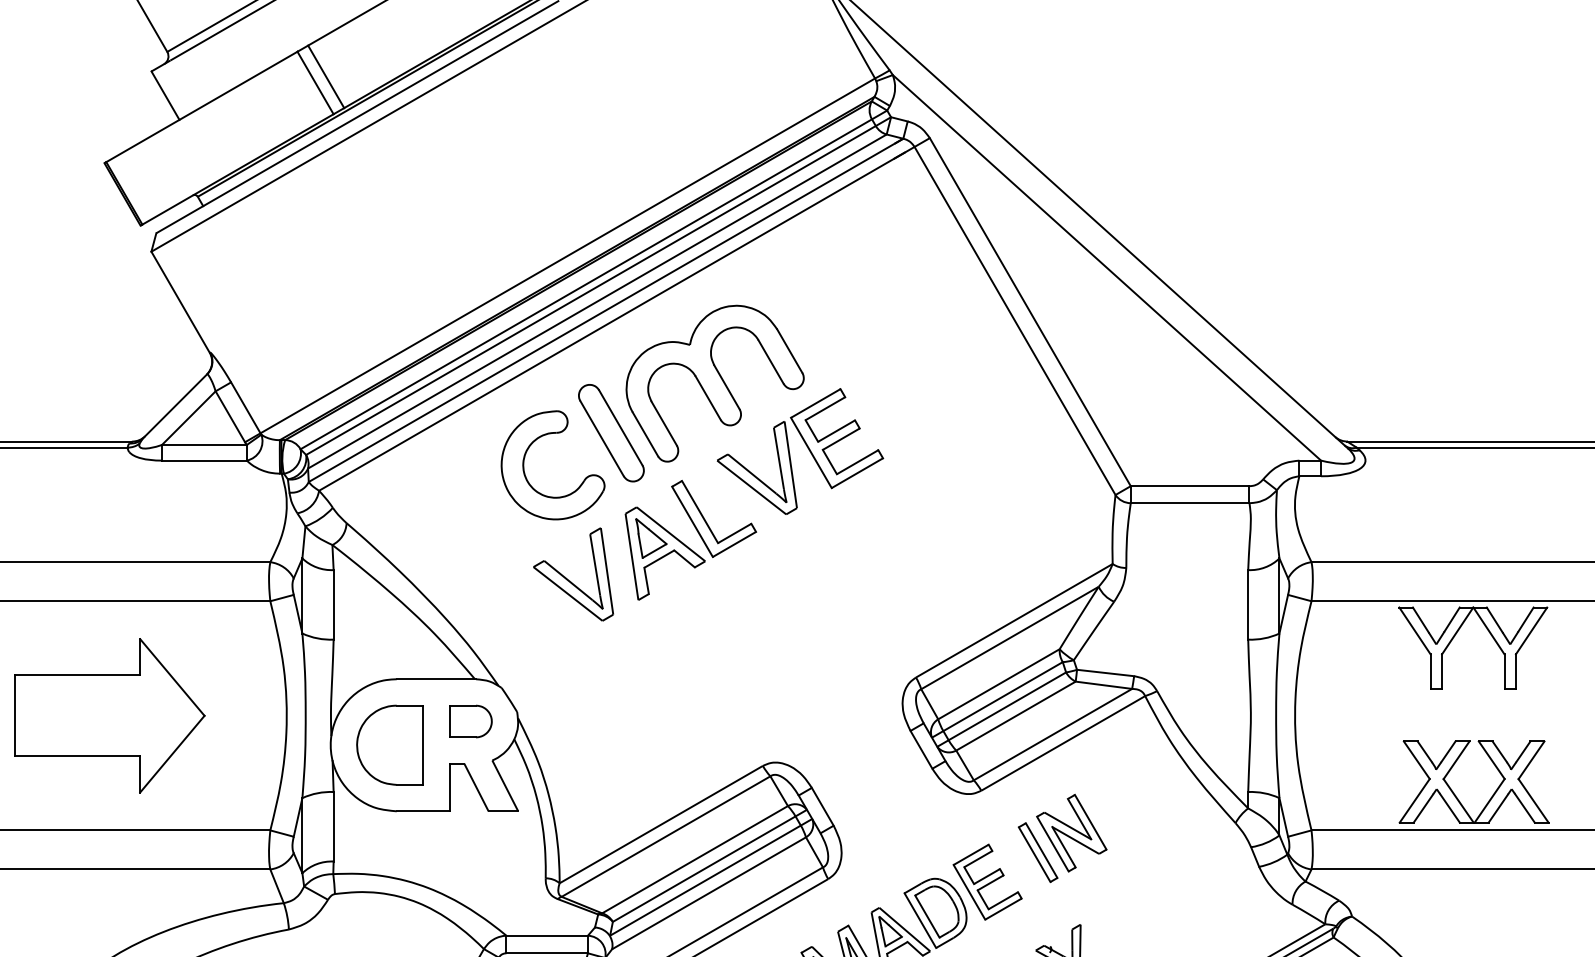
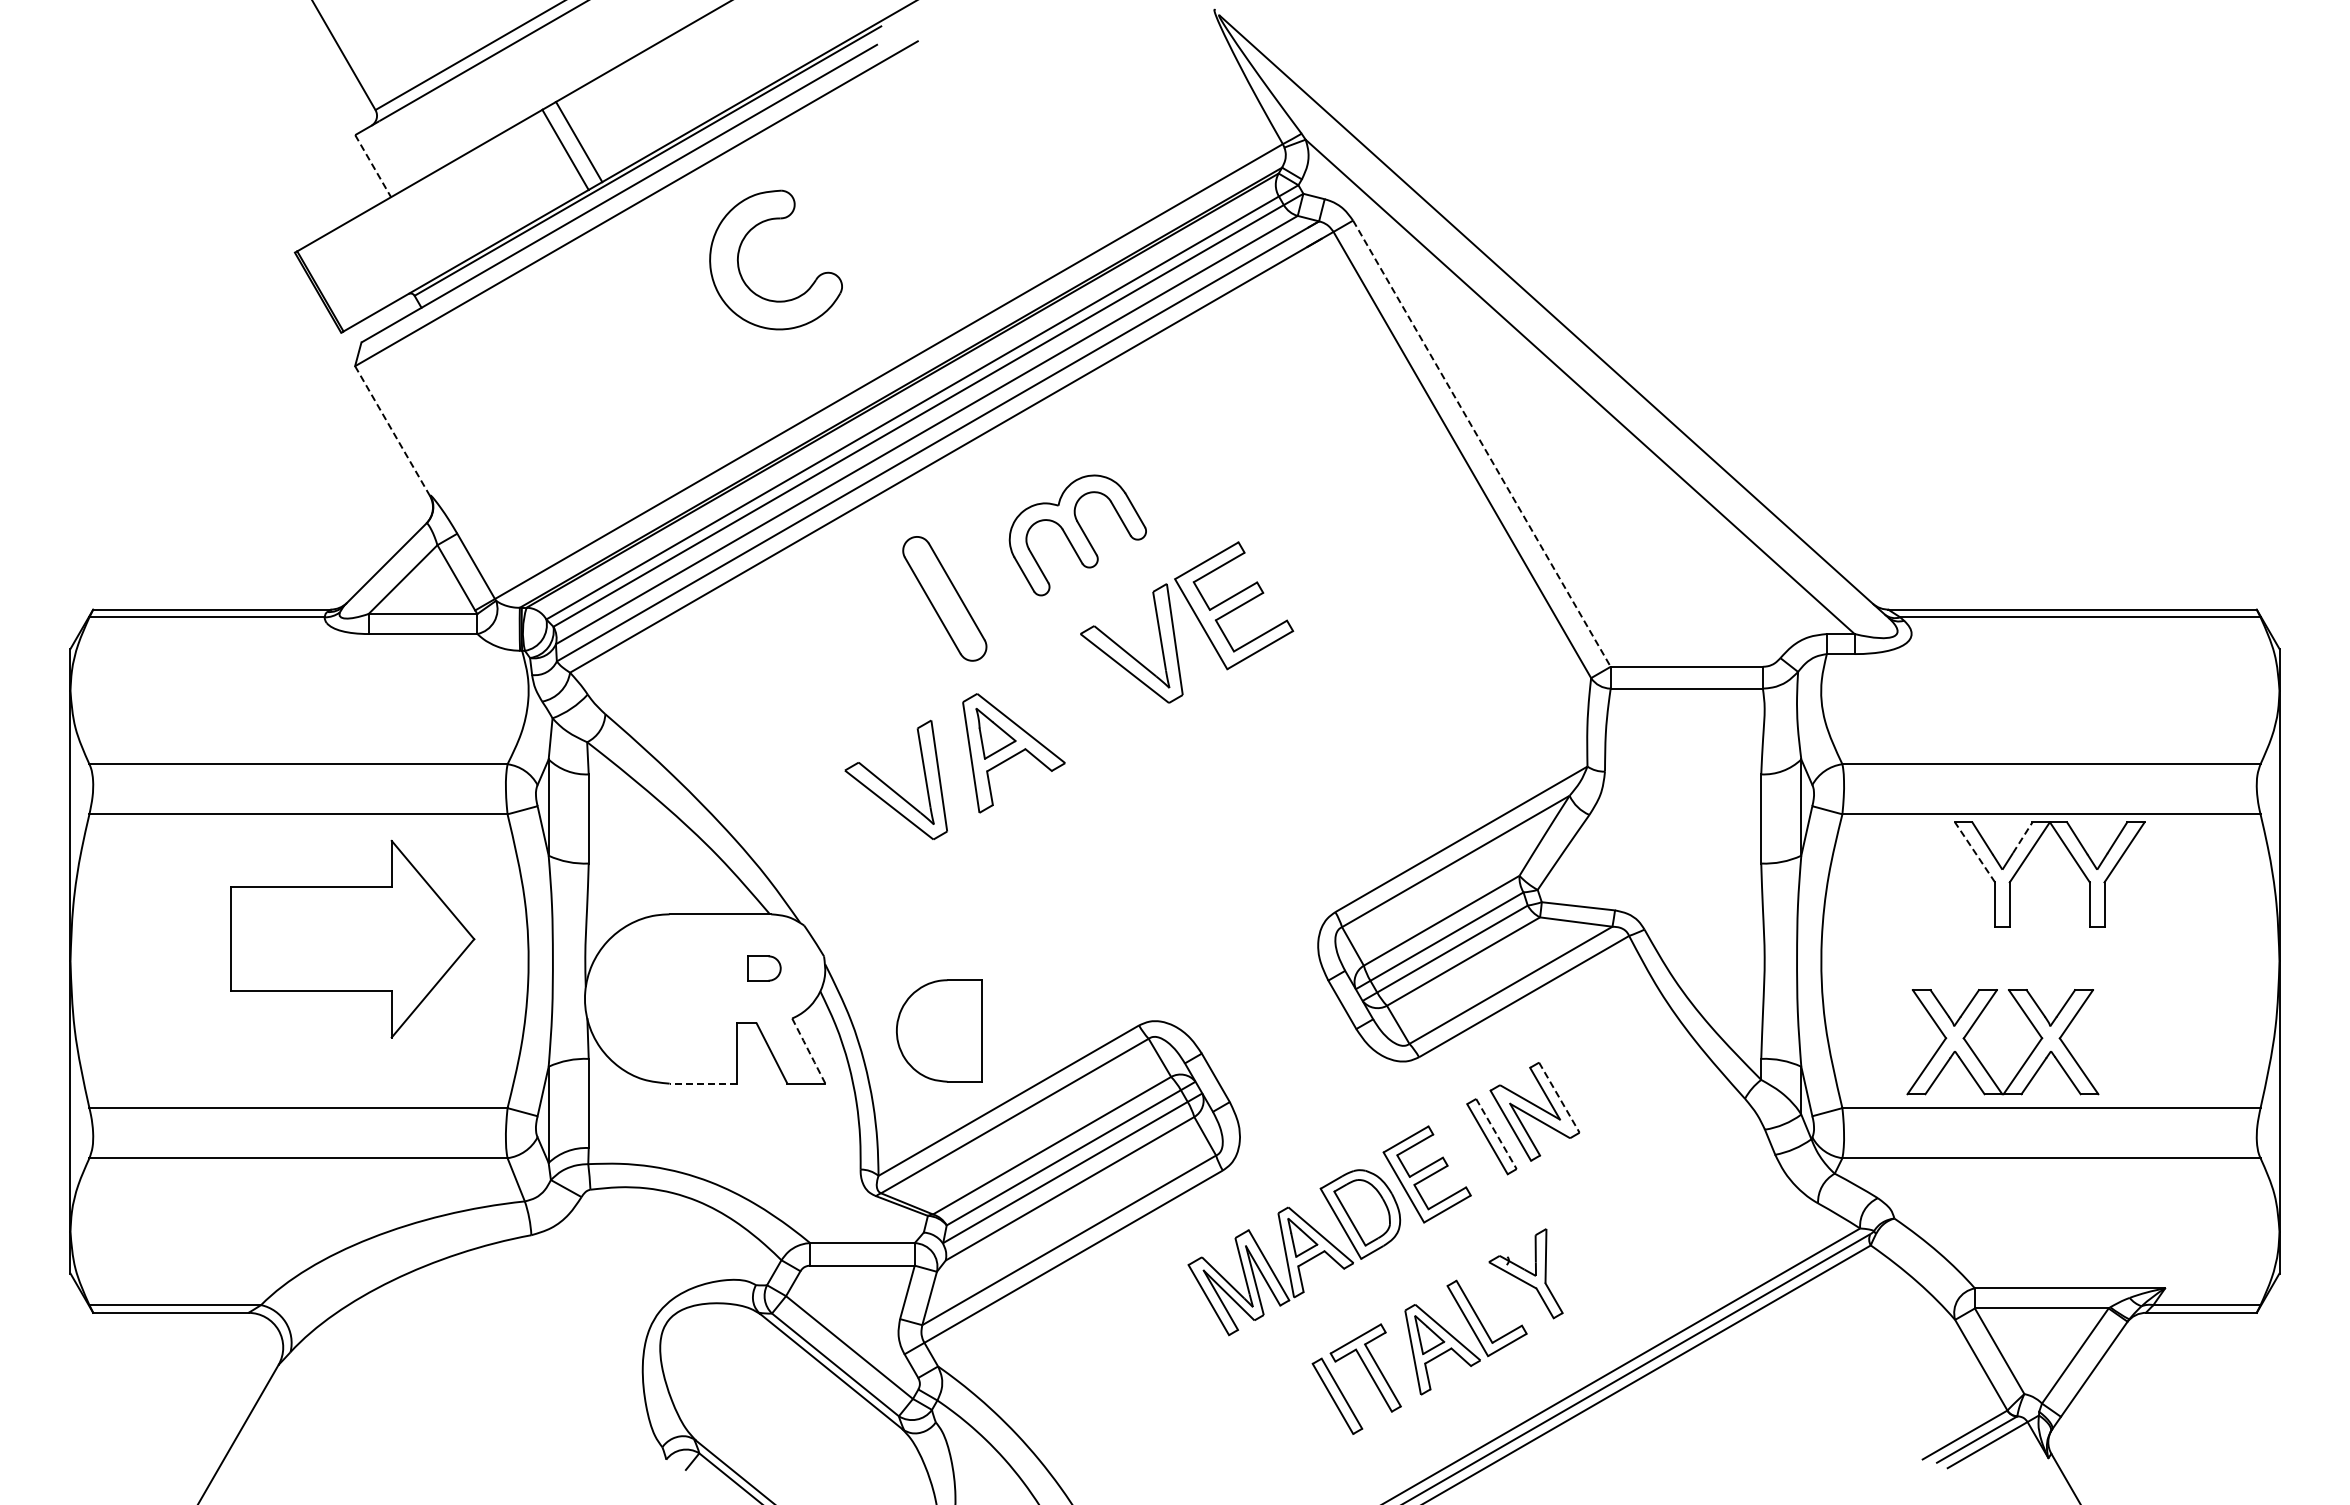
line: (165, 95) -> (373, 166), solid -> dashed
line: (180, 302) -> (392, 431), solid -> dashed
line: (1030, 312) -> (1481, 443), solid -> dashed
part: (714, 383) -> (1077, 535), size x0.6
part: (524, 460) -> (739, 254), moved
part: (707, 522) -> (1067, 713), removed
line: (1452, 619) -> (2023, 837), solid -> dashed
line: (1414, 631) -> (1974, 852), solid -> dashed
part: (109, 715) -> (352, 938), moved
part: (470, 721) -> (764, 968), size x0.6
part: (390, 744) -> (939, 1030), moved
line: (505, 786) -> (808, 1051), solid -> dashed
part: (1455, 794) -> (1978, 1057), moved
line: (423, 811) -> (703, 1083), solid -> dashed
line: (1090, 822) -> (1559, 1098), solid -> dashed
line: (1041, 850) -> (1496, 1134), solid -> dashed

